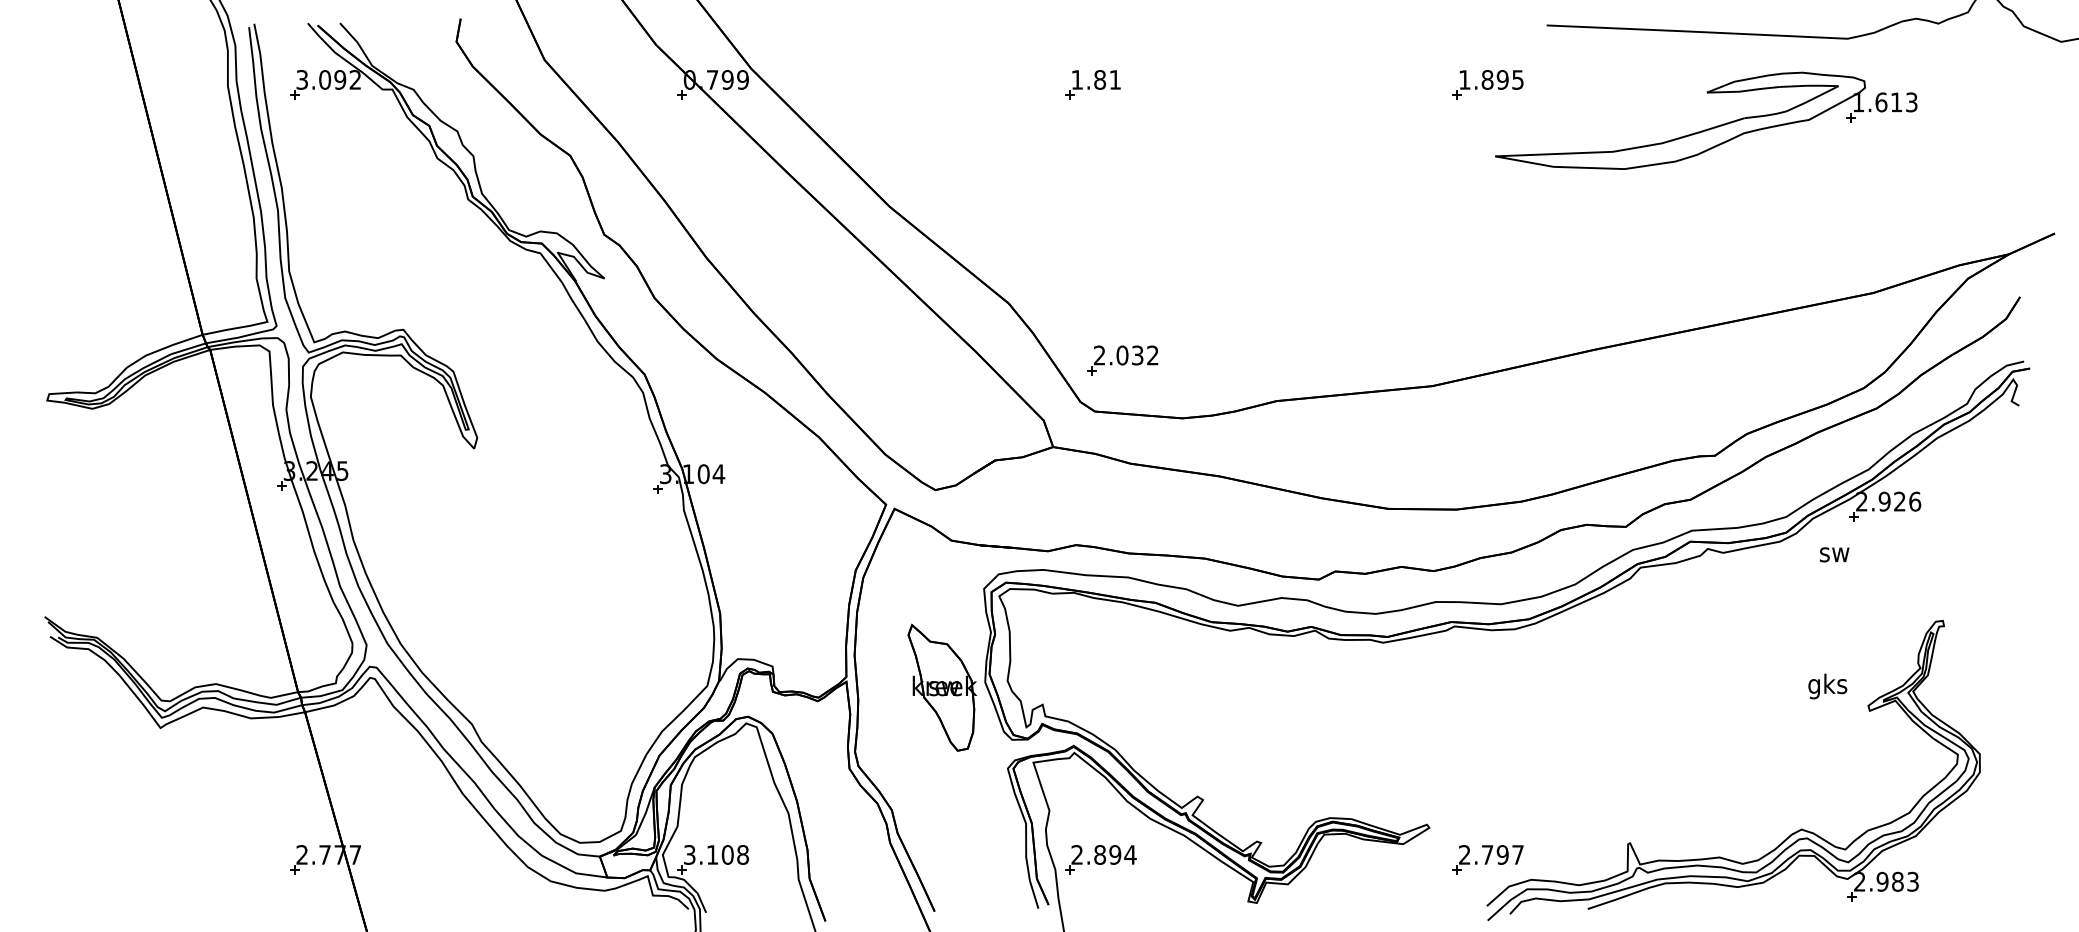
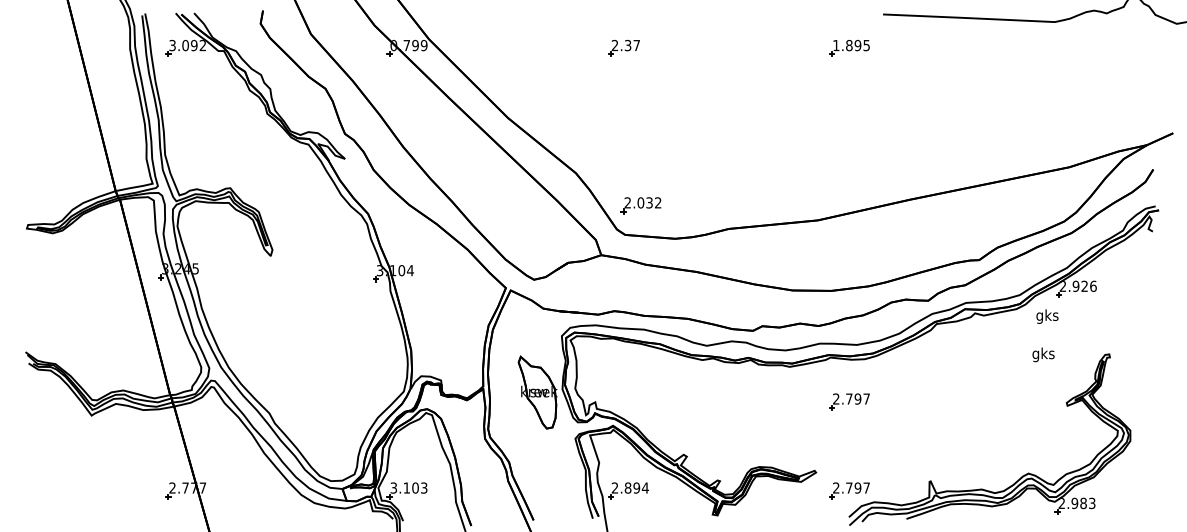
text: (1095, 79) -> (625, 45), 1.81 -> 2.37
part: (1705, 120) -> (973, 68), removed
text: (1834, 554) -> (1047, 316), sw -> gks
text: (1827, 685) -> (1043, 354), moved
part: (1487, 703) -> (849, 401), added
text: (741, 853) -> (423, 487), 3.108 -> 3.103

